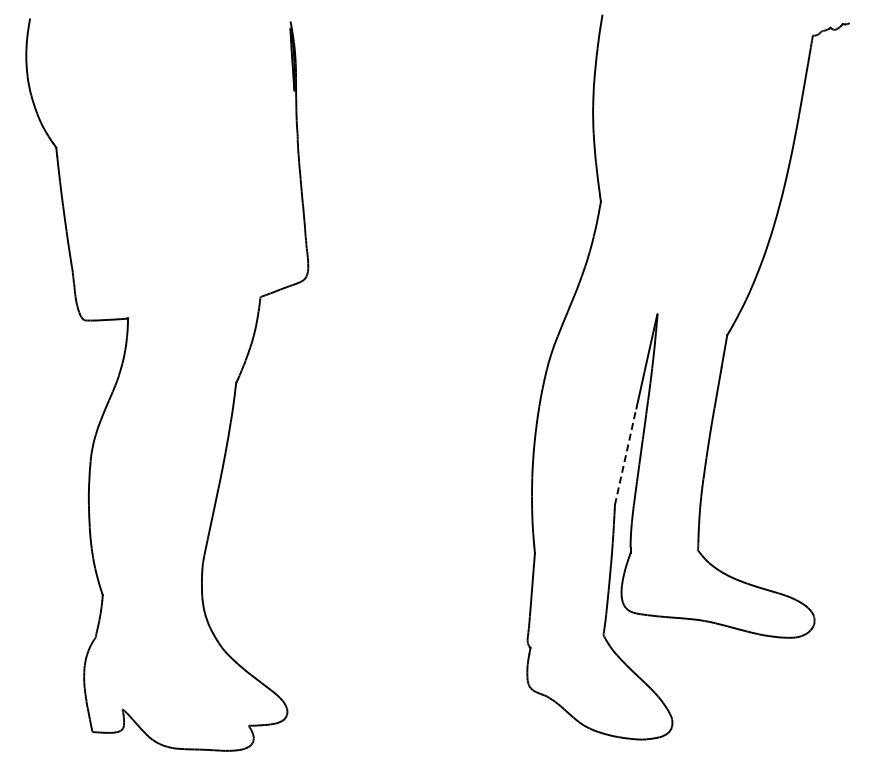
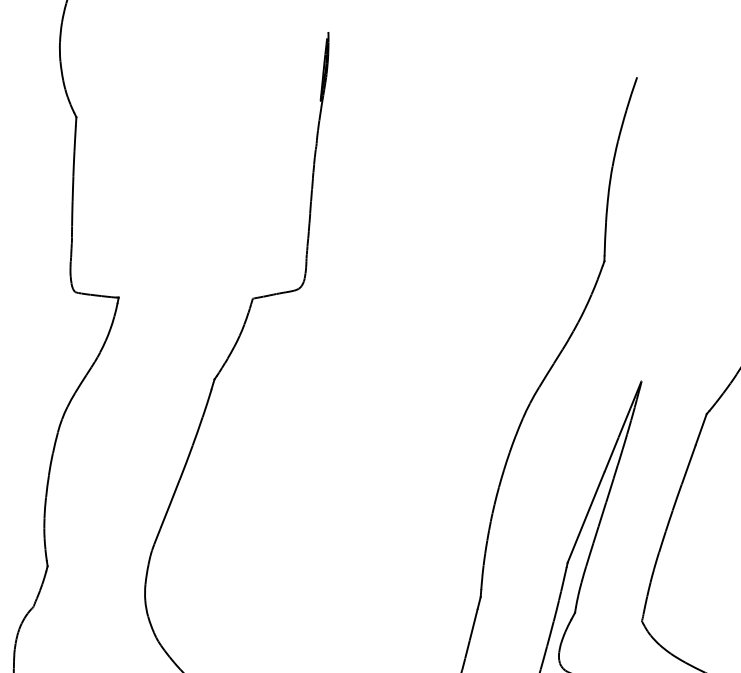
line: (625, 457) -> (585, 517), dashed -> solid

